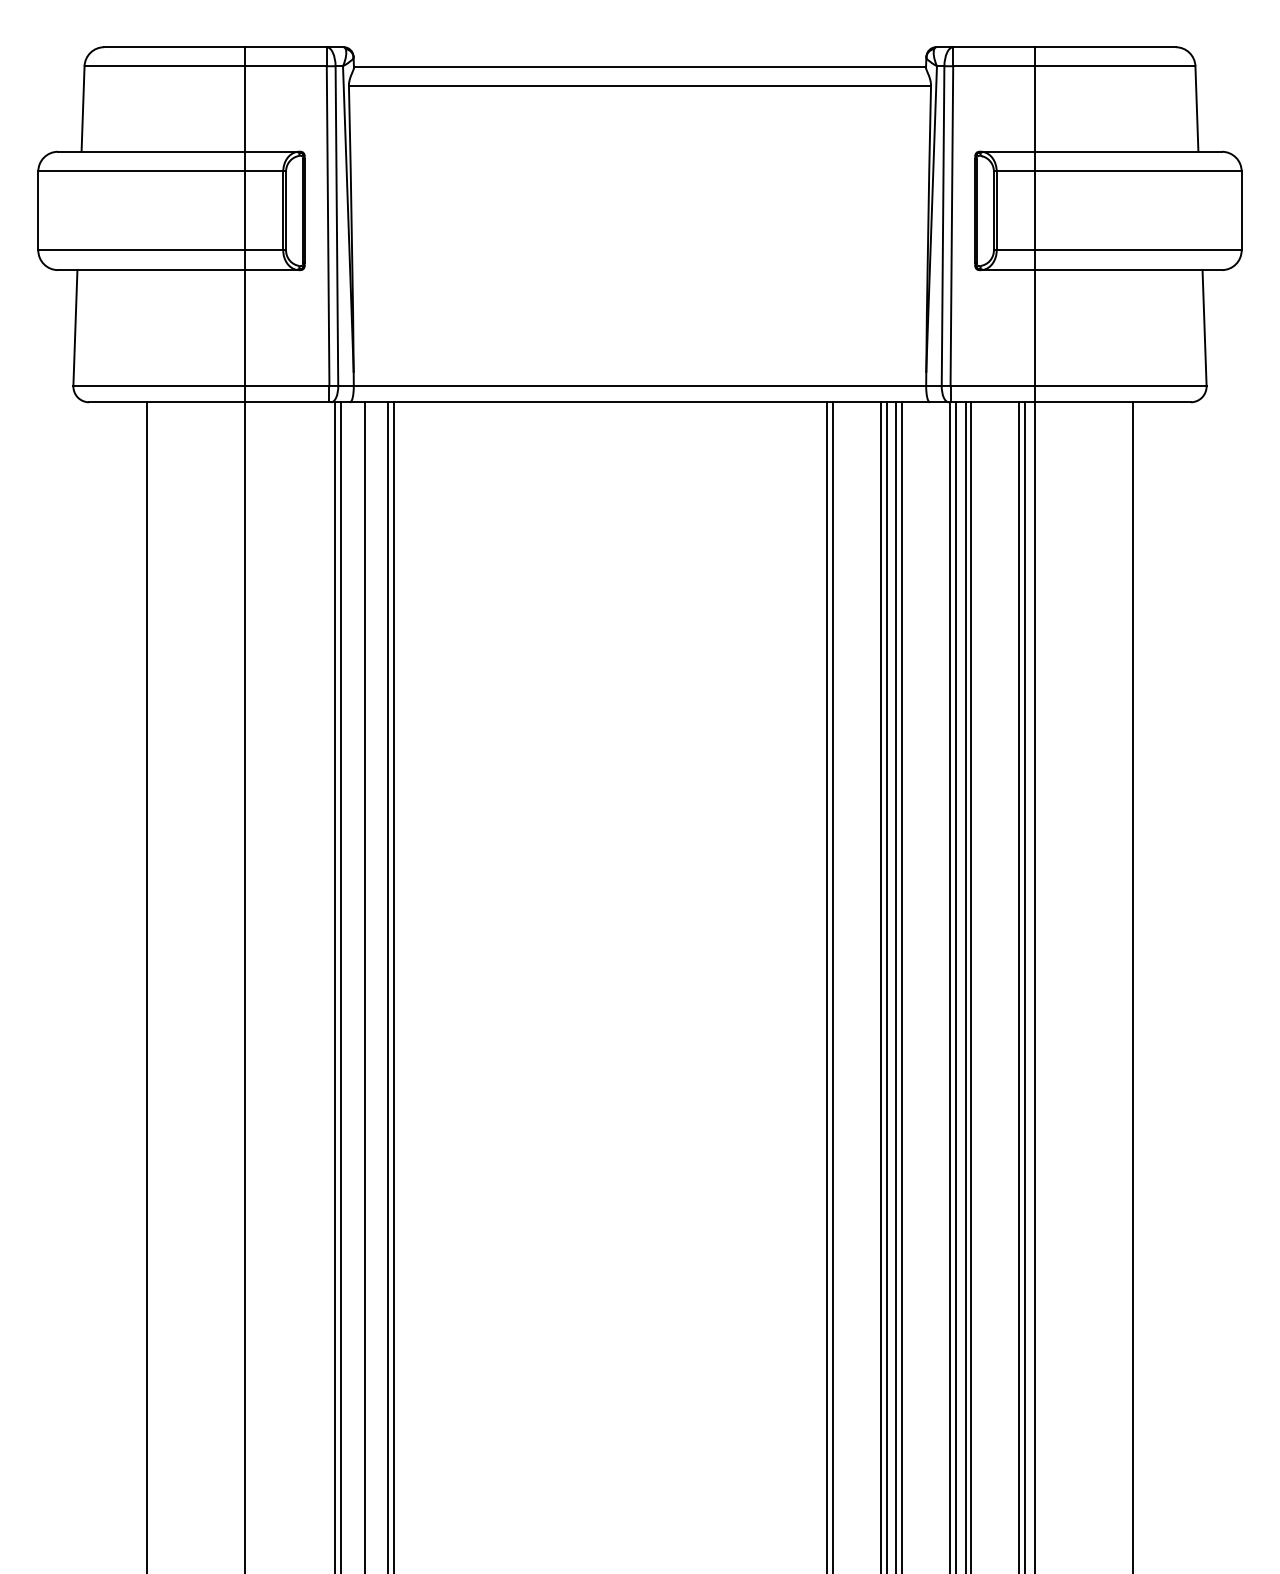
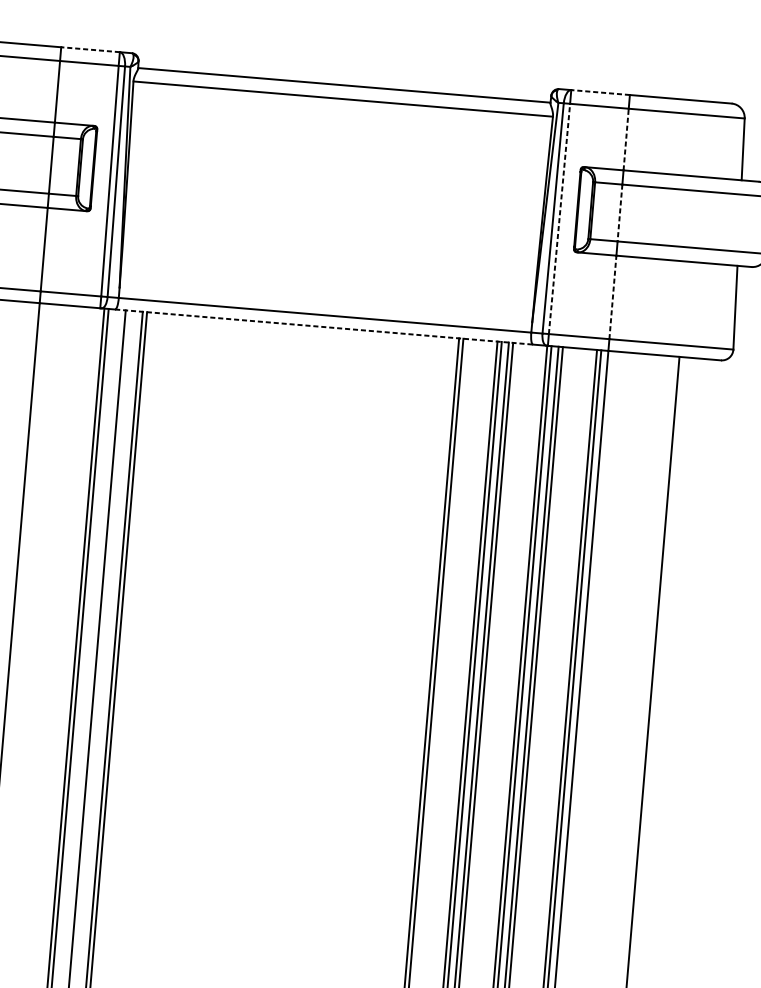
line: (286, 47) -> (90, 49), solid -> dashed
line: (993, 47) -> (600, 92), solid -> dashed
line: (1034, 109) -> (626, 139), solid -> dashed
line: (1034, 211) -> (619, 213), solid -> dashed
line: (951, 226) -> (559, 219), solid -> dashed
line: (1034, 328) -> (612, 297), solid -> dashed
line: (640, 402) -> (324, 327), solid -> dashed

